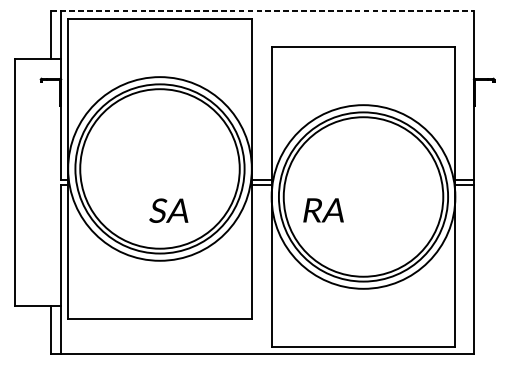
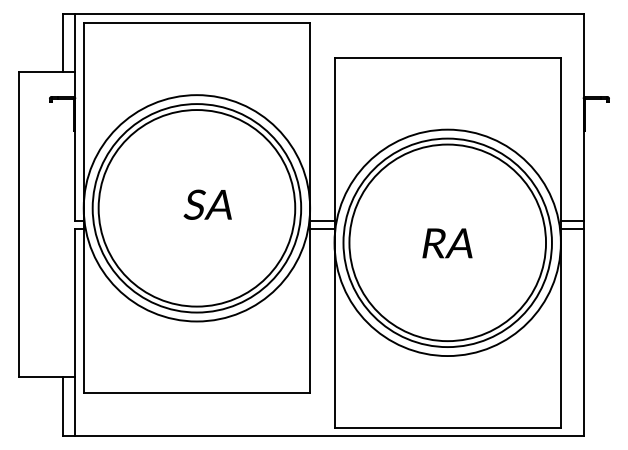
line: (262, 10) -> (323, 13), dashed -> solid
text: (168, 210) -> (207, 204), moved
text: (323, 210) -> (447, 243), moved

